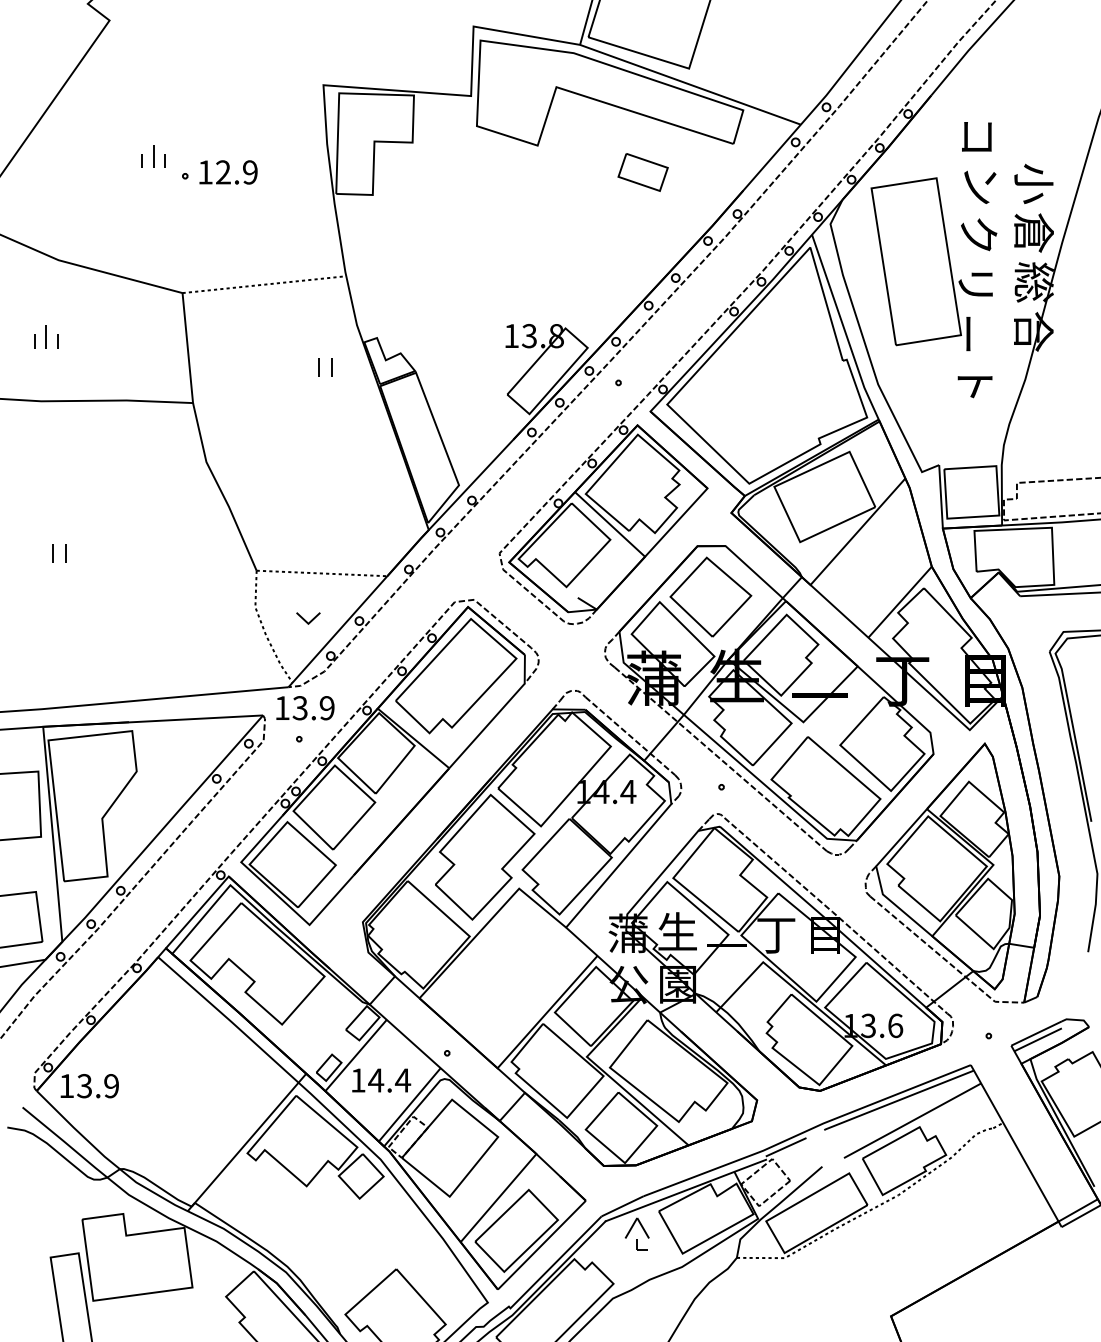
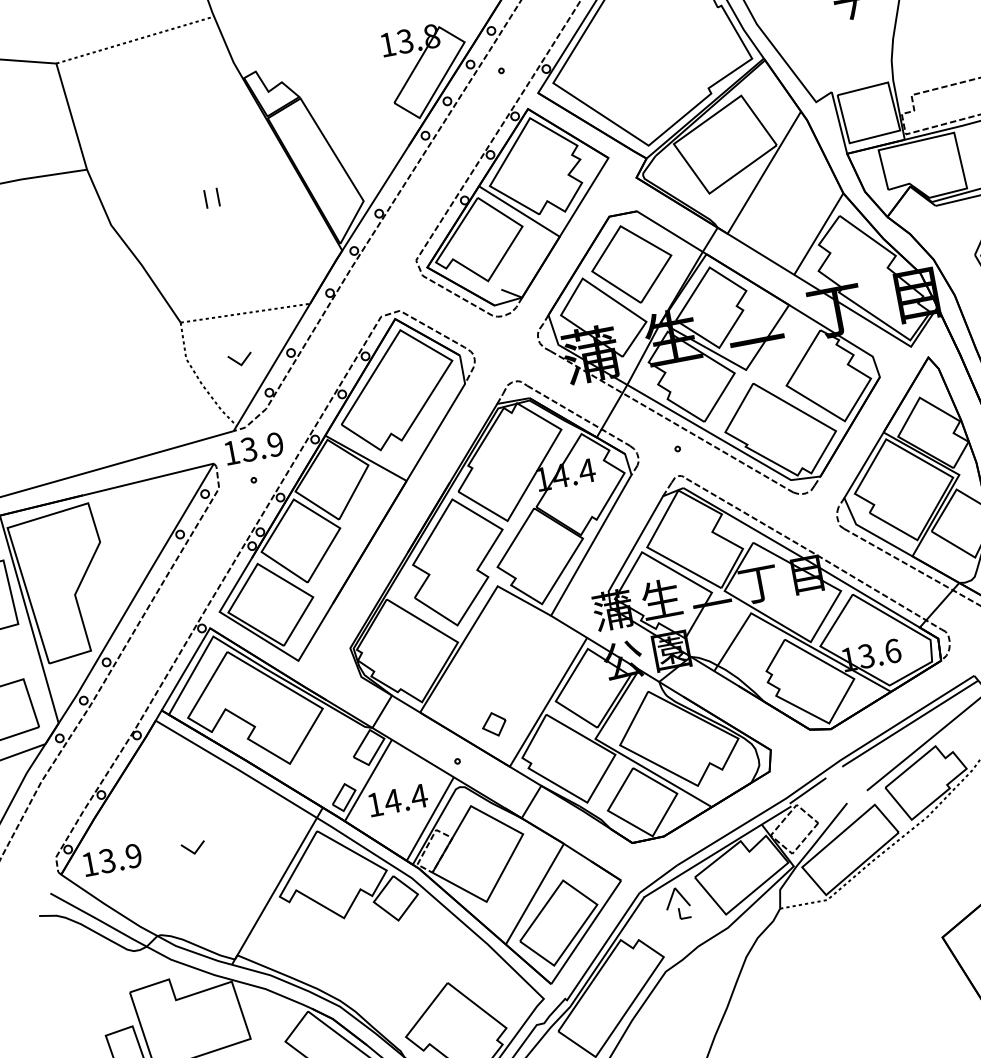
part: (325, 367) -> (212, 198), moved
part: (489, 1023) -> (493, 724), added
part: (171, 1089) -> (193, 848), added

